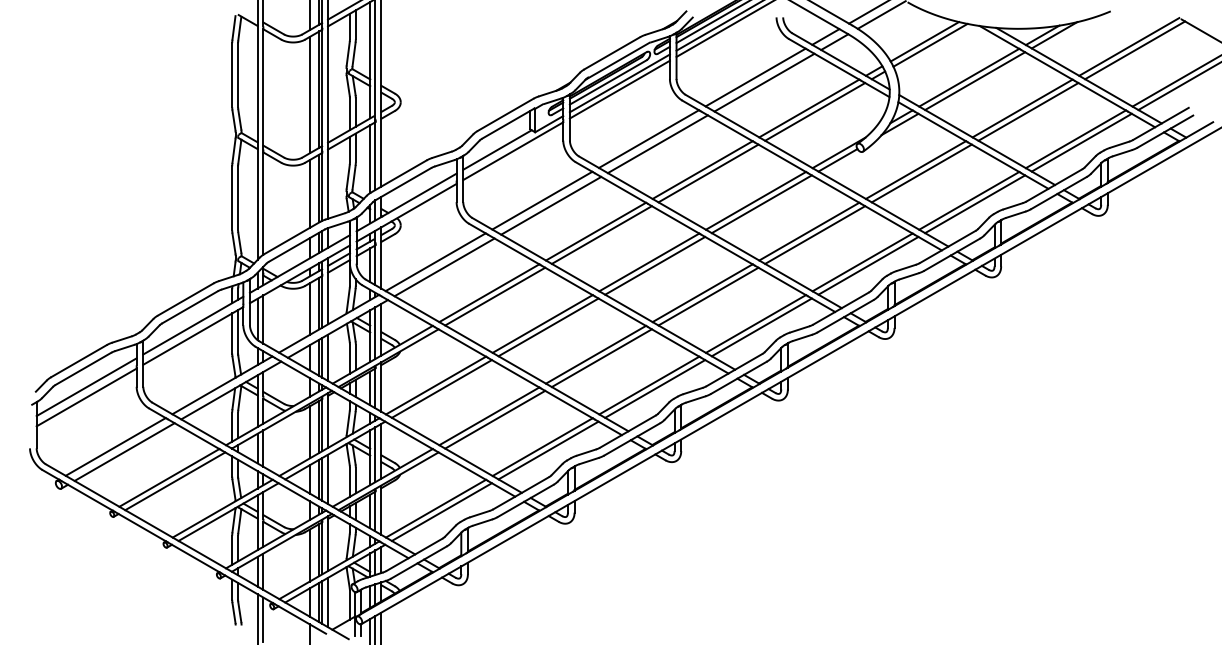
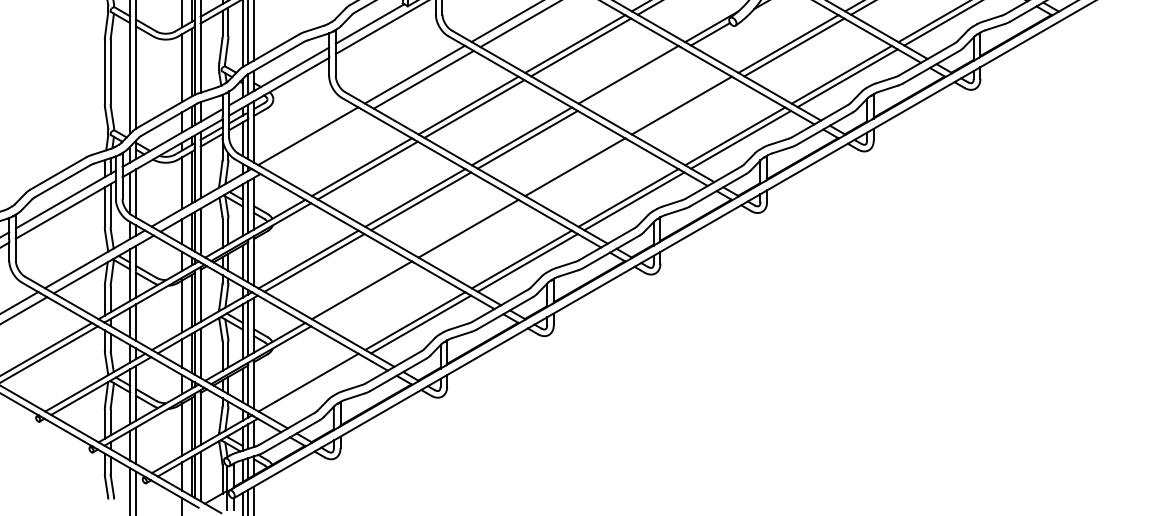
line: (761, 204) -> (634, 78), removed
line: (815, 234) -> (688, 108), removed
line: (444, 267) -> (317, 141), removed
line: (708, 296) -> (581, 170), removed
line: (601, 358) -> (474, 232), removed
line: (495, 419) -> (368, 293), removed
line: (441, 511) -> (314, 385), removed

